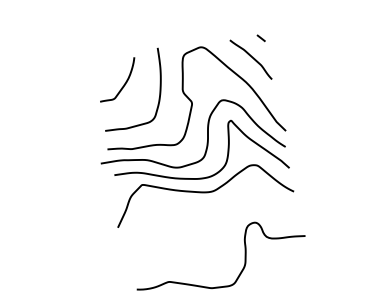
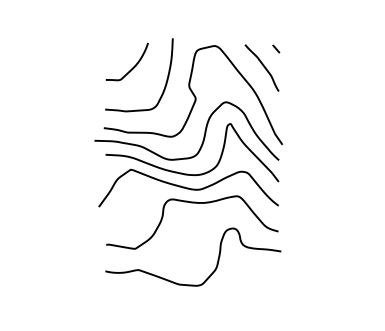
curve: (209, 206) -> (192, 203), added

